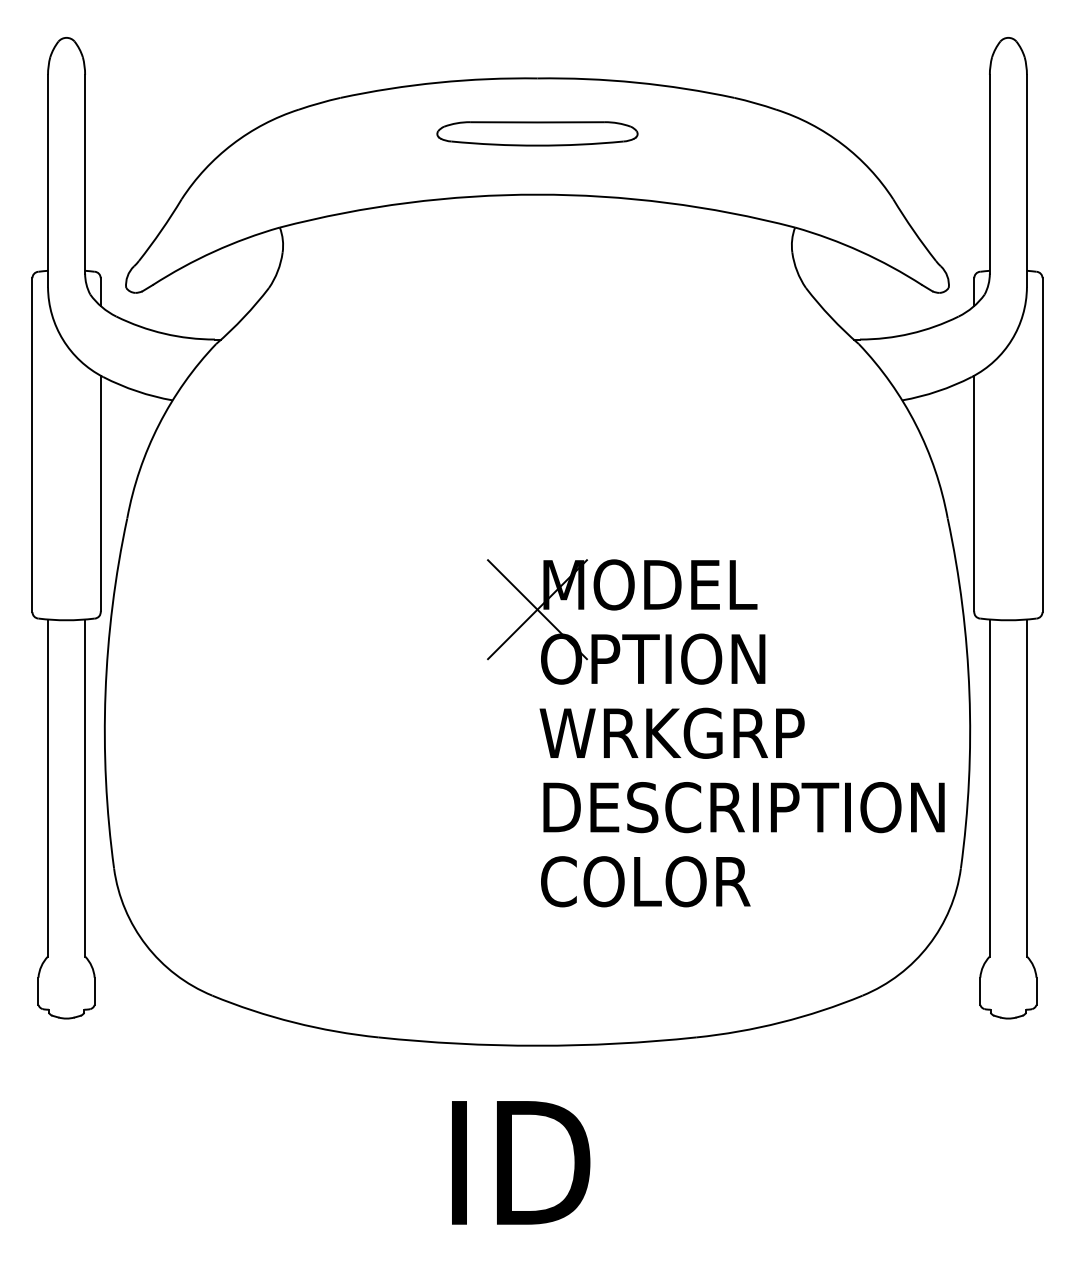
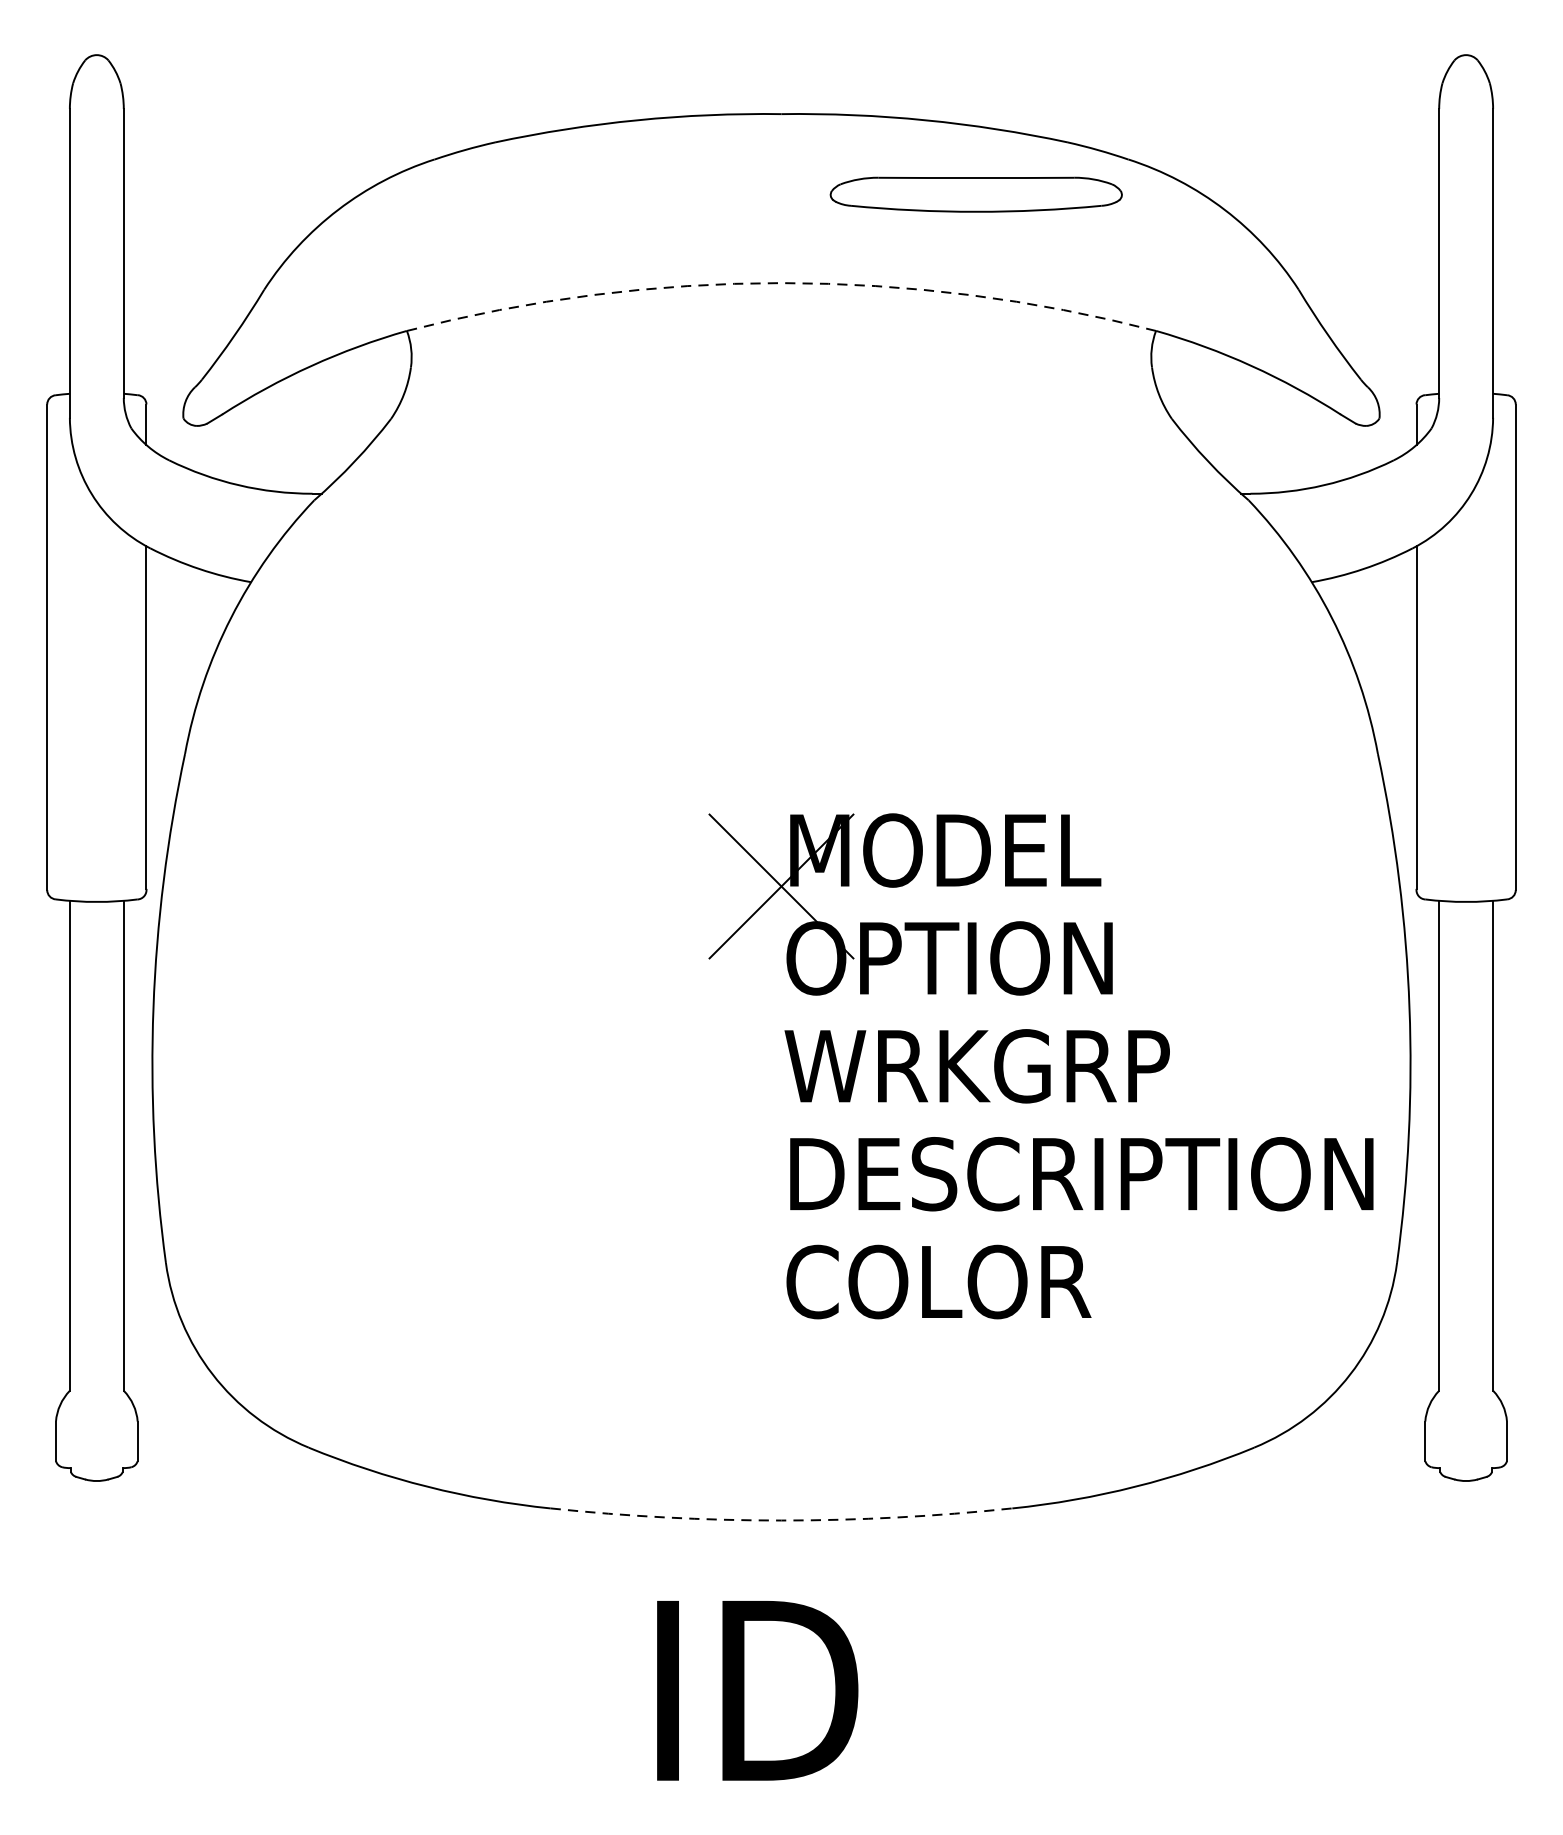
part: (537, 133) -> (976, 194), moved
arc: (537, 194) -> (781, 282), solid -> dashed
arc: (537, 1045) -> (781, 1520), solid -> dashed

